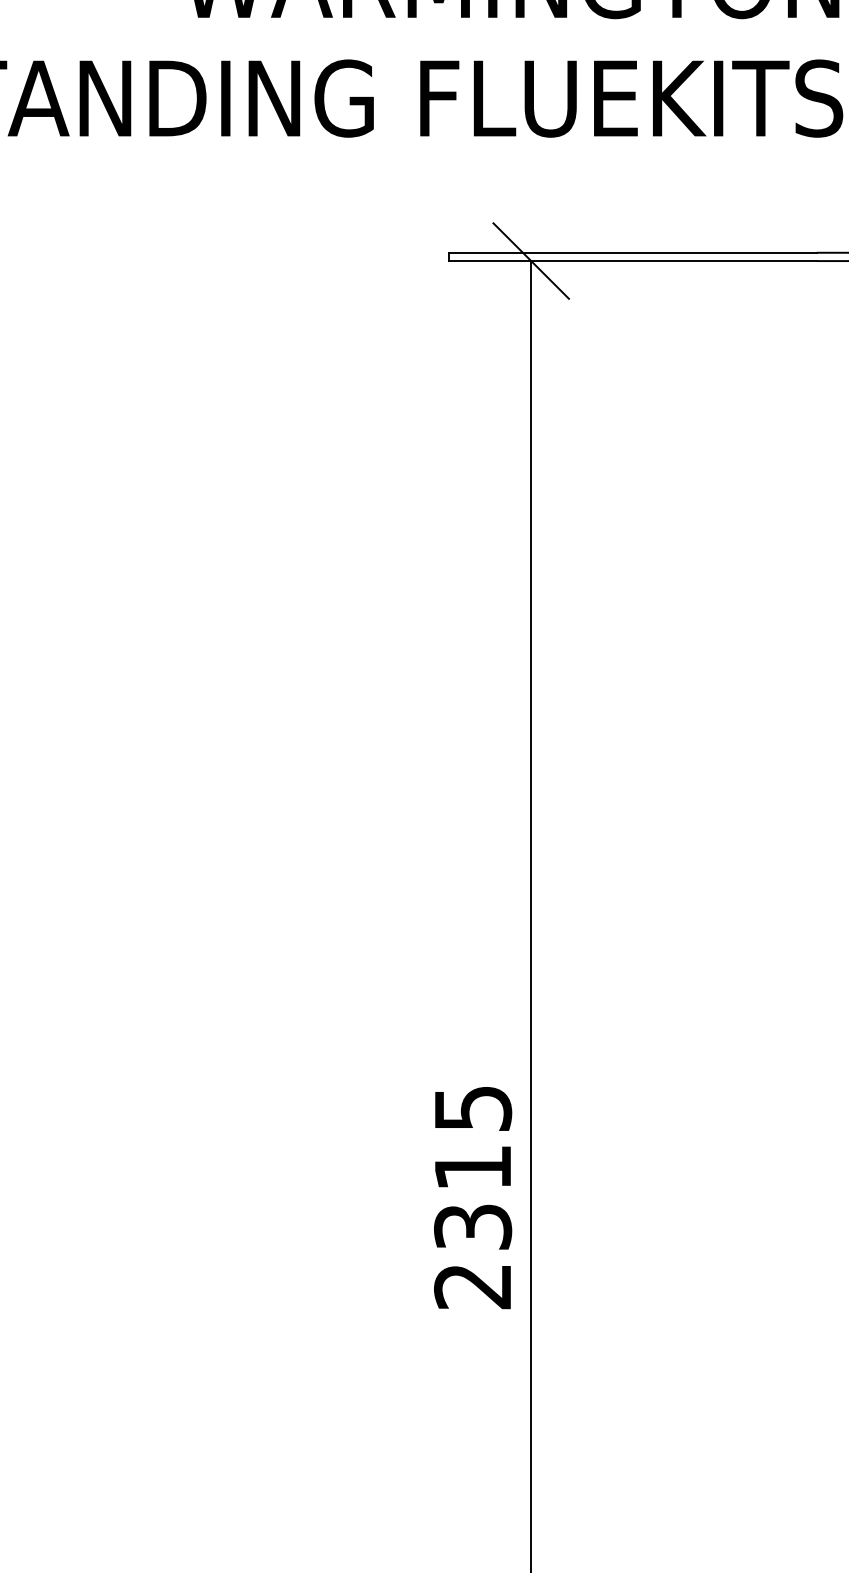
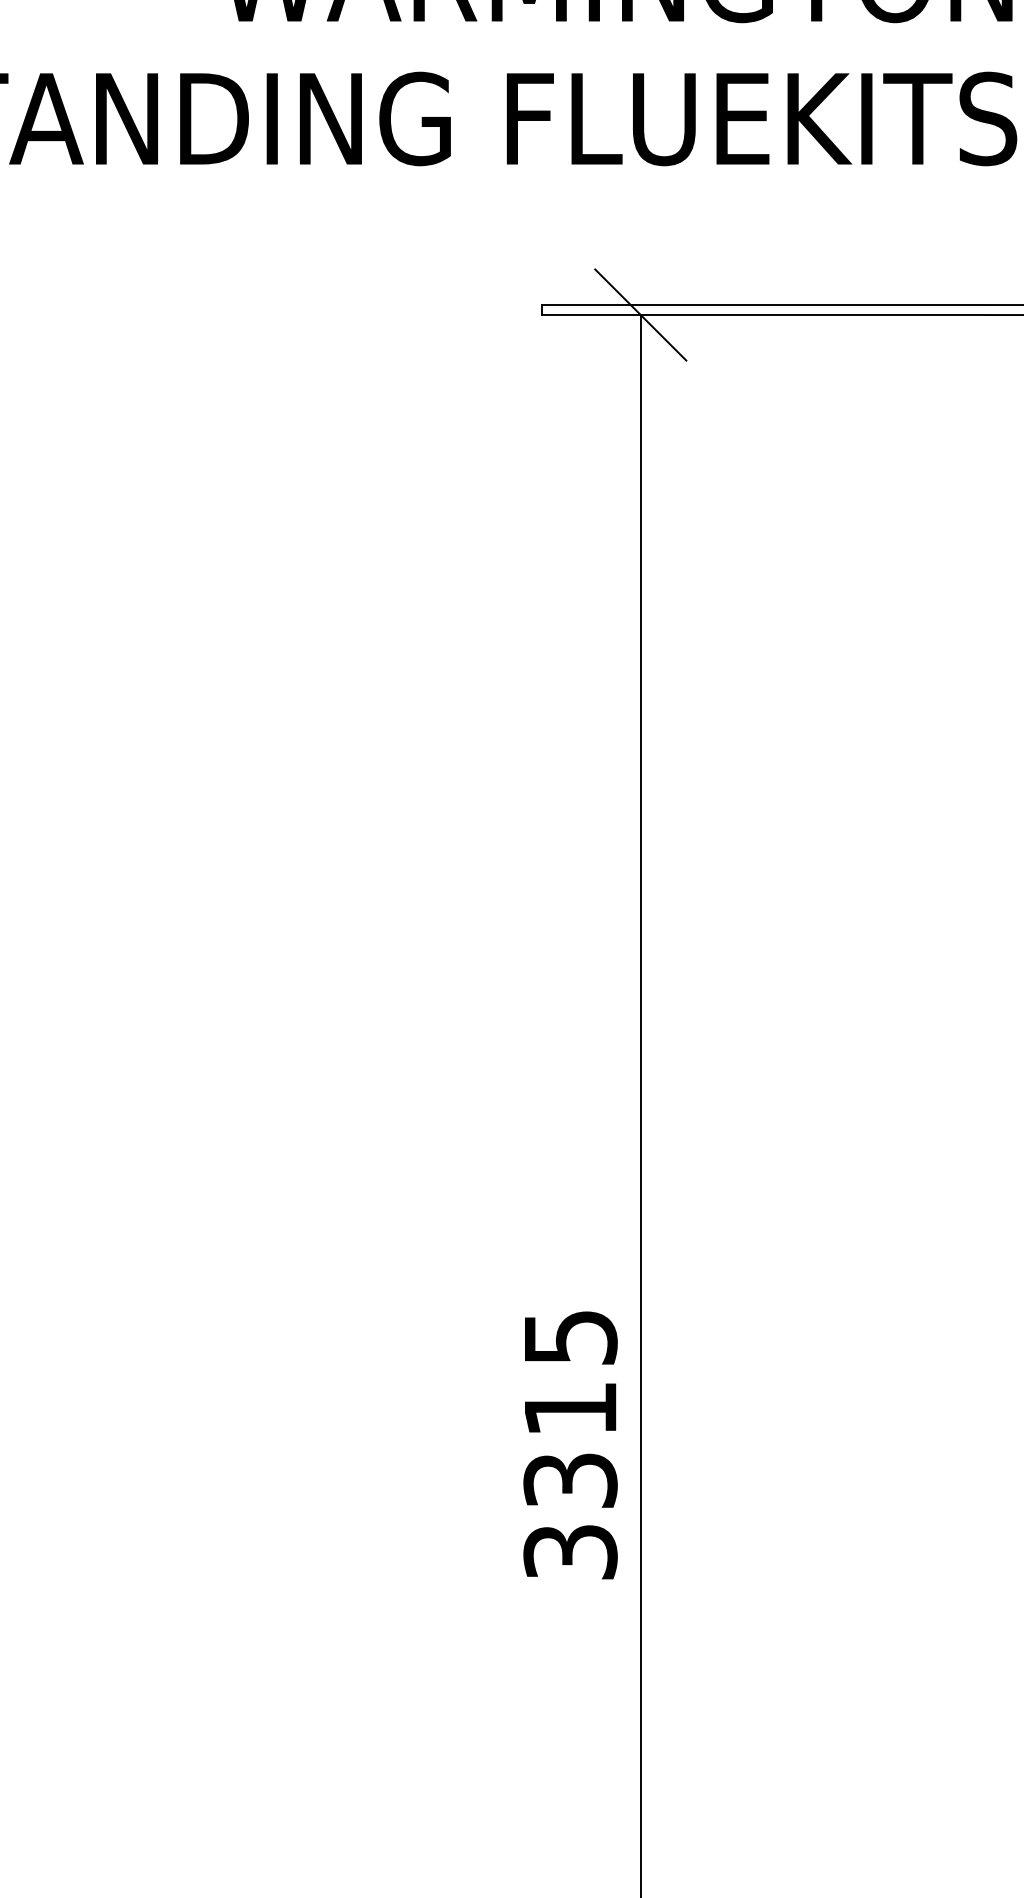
text: (473, 1286) -> (571, 1552), 2315 -> 3315

